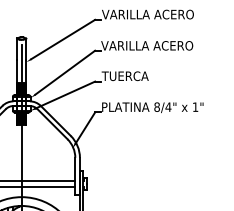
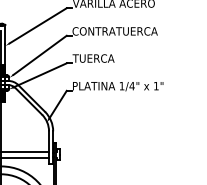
text: (149, 45) -> (115, 31), VARILLA ACERO -> CONTRATUERCA
text: (156, 106) -> (121, 85), 8/4" -> 1/4"

